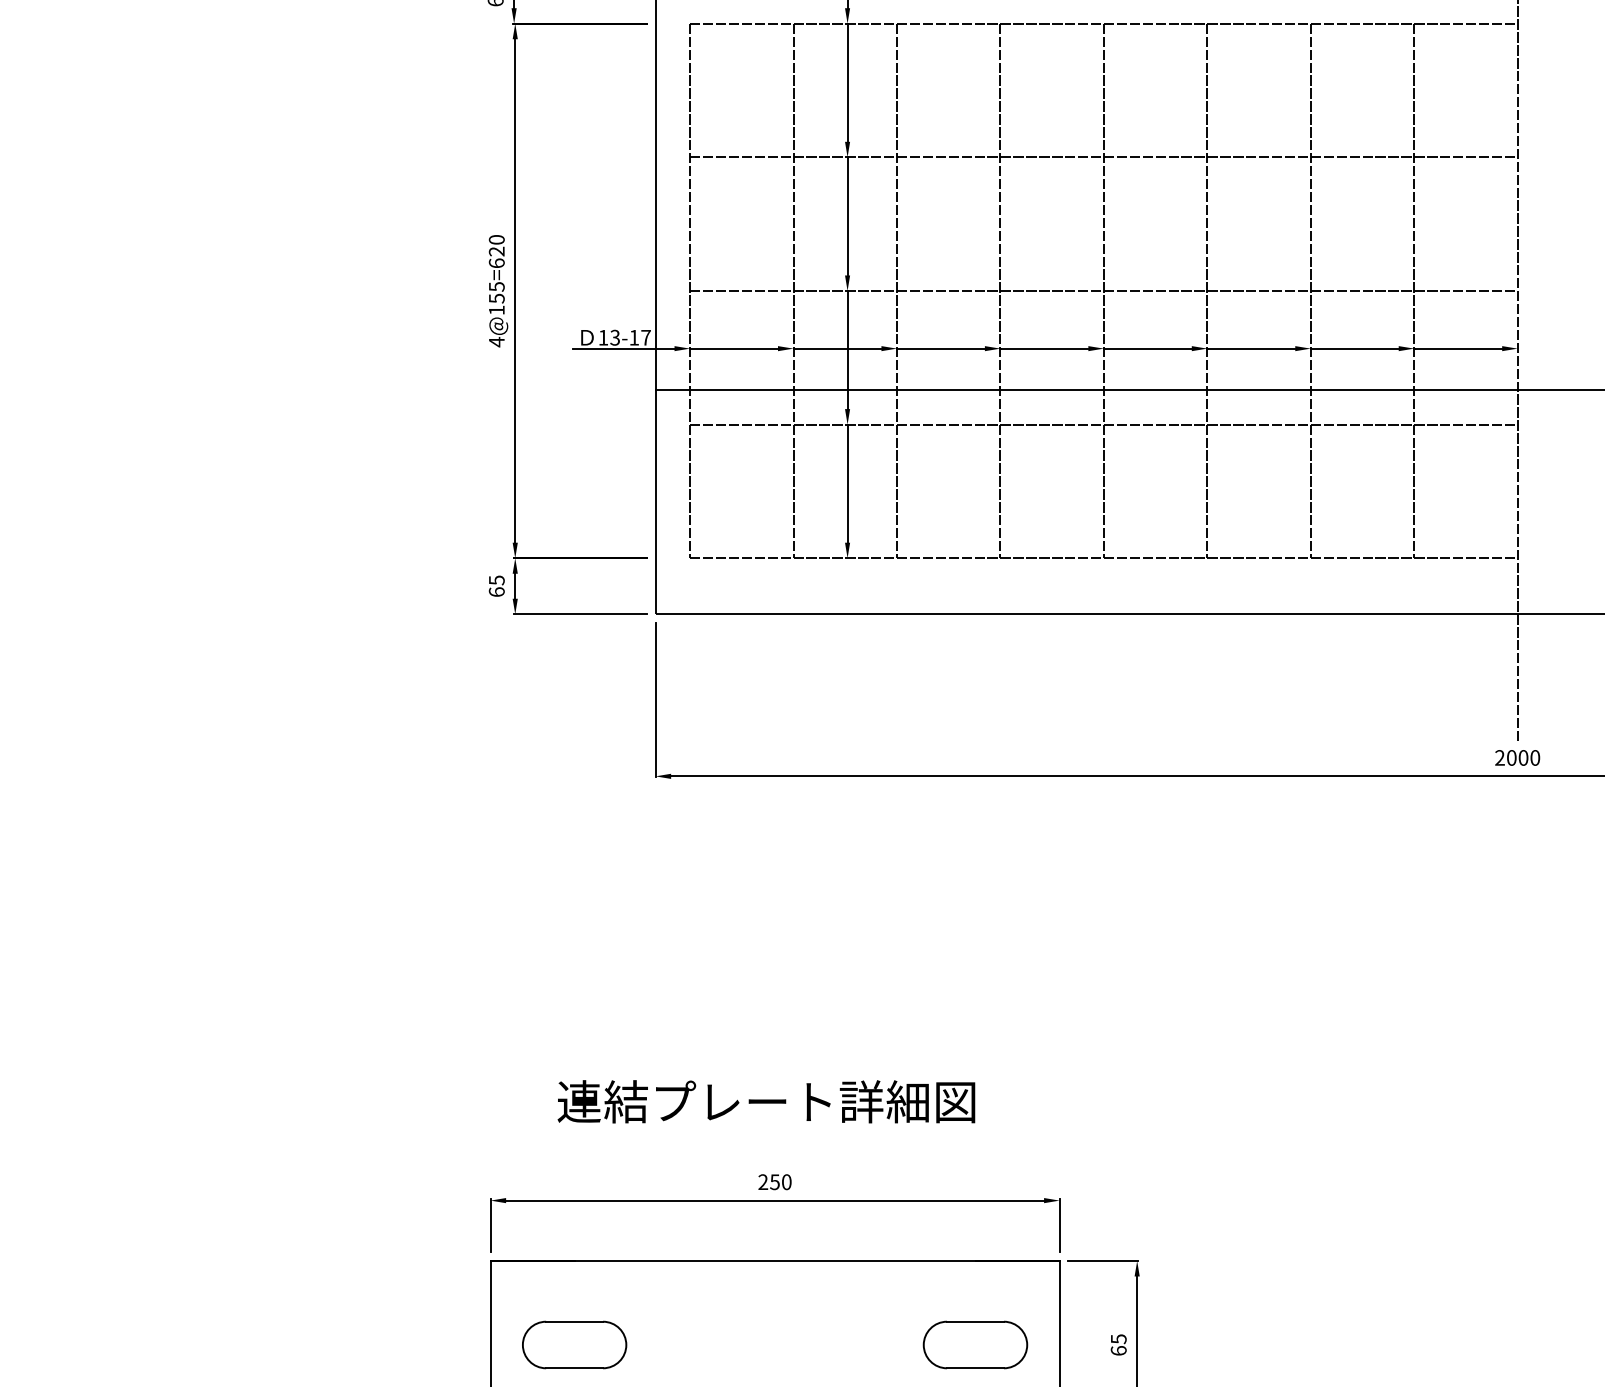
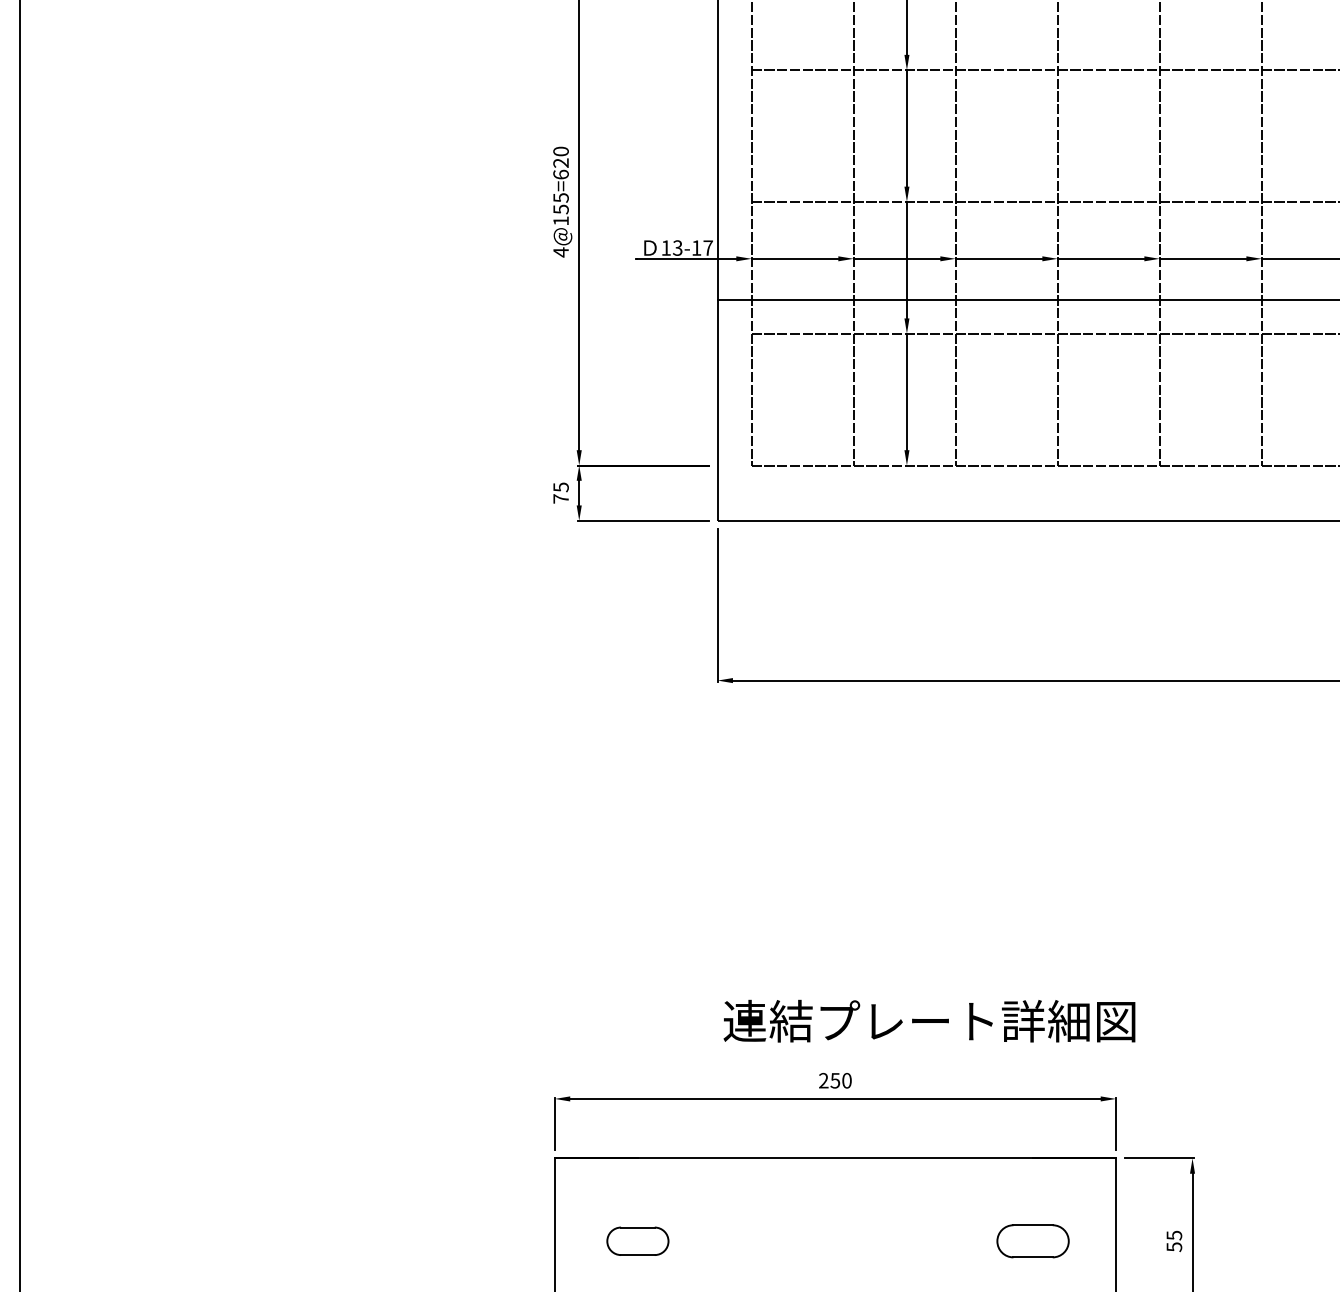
text: (496, 591) -> (560, 498), 65 -> 75
text: (766, 1101) -> (929, 1020), moved
part: (574, 1344) -> (637, 1240), size x0.6
part: (975, 1344) -> (1033, 1240), size x0.7
text: (1118, 1350) -> (1174, 1246), 65 -> 55

